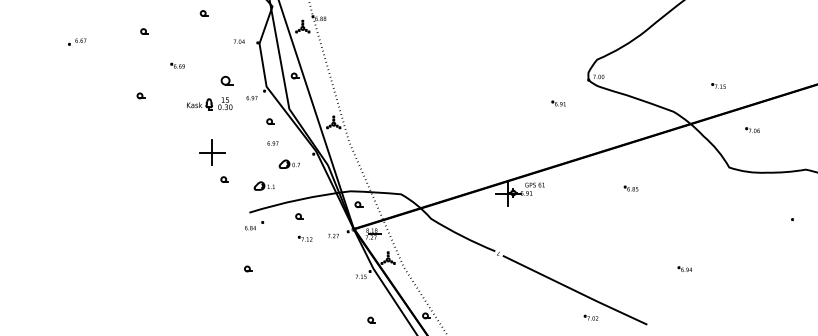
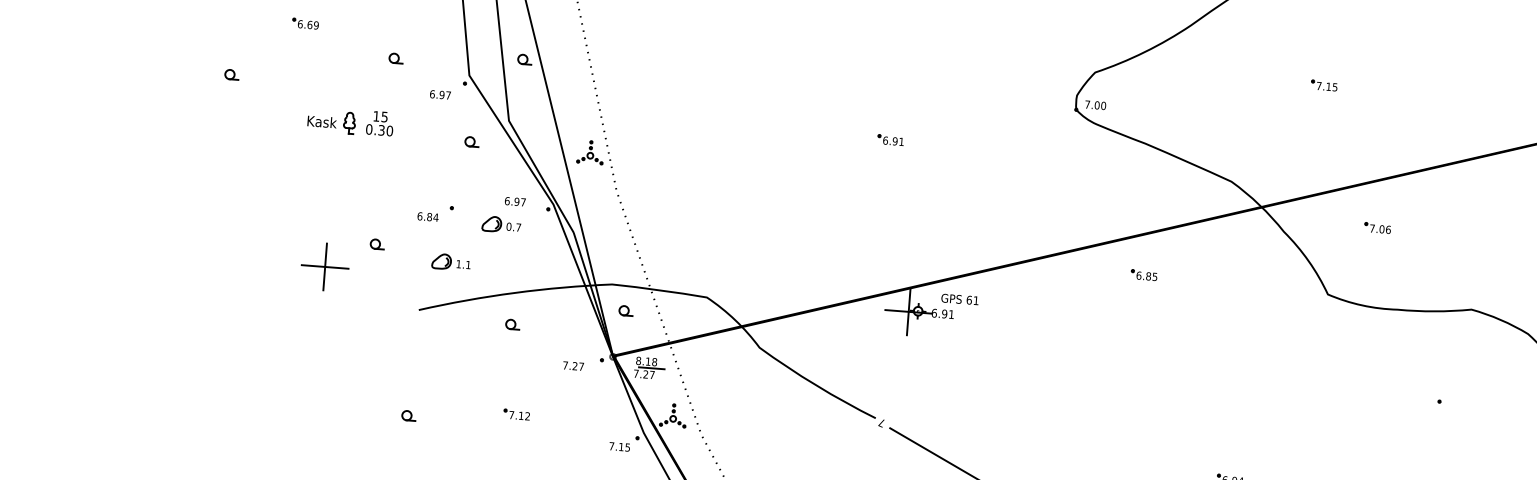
part: (226, 80) -> (394, 58), size x0.62
part: (718, 85) -> (1323, 84), moved
part: (209, 103) -> (350, 120), moved
part: (558, 103) -> (890, 139), moved
text: (272, 143) -> (514, 201), moved
part: (212, 152) -> (325, 266), moved
part: (630, 188) -> (1142, 274), moved
part: (254, 225) -> (435, 212), moved
part: (304, 238) -> (515, 413), moved

